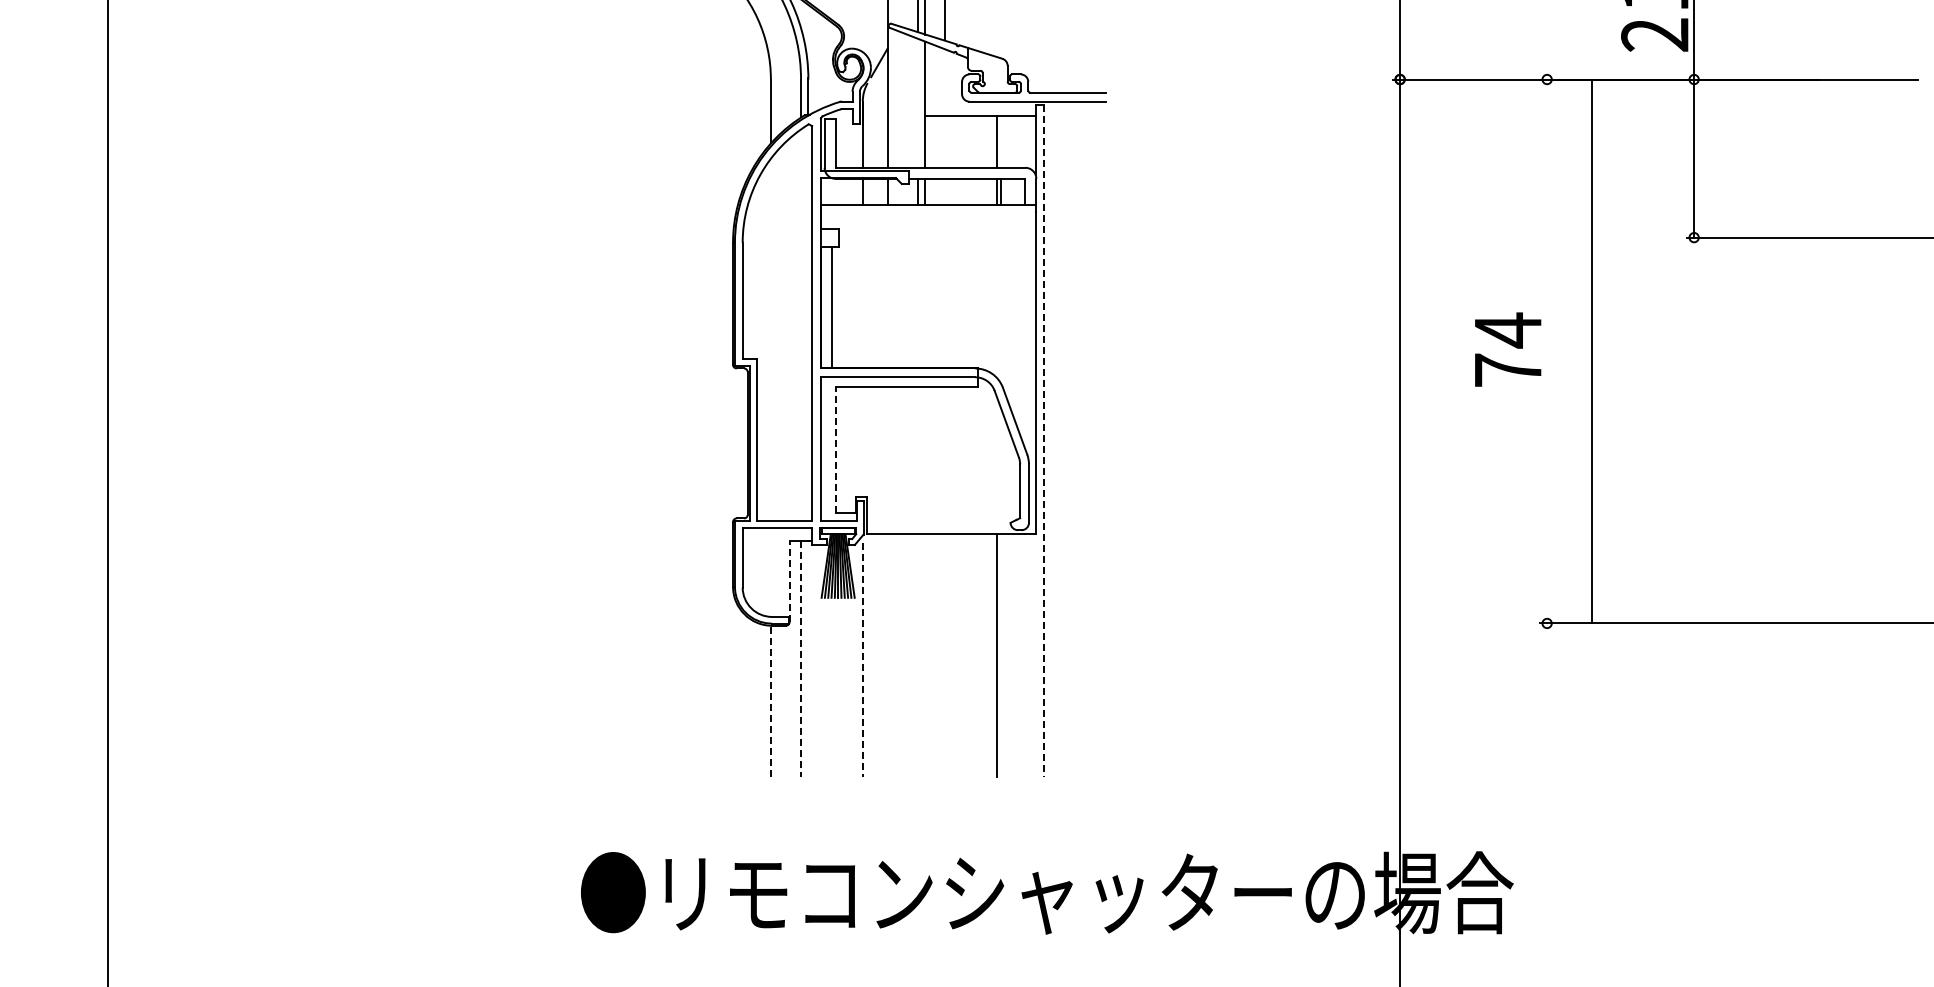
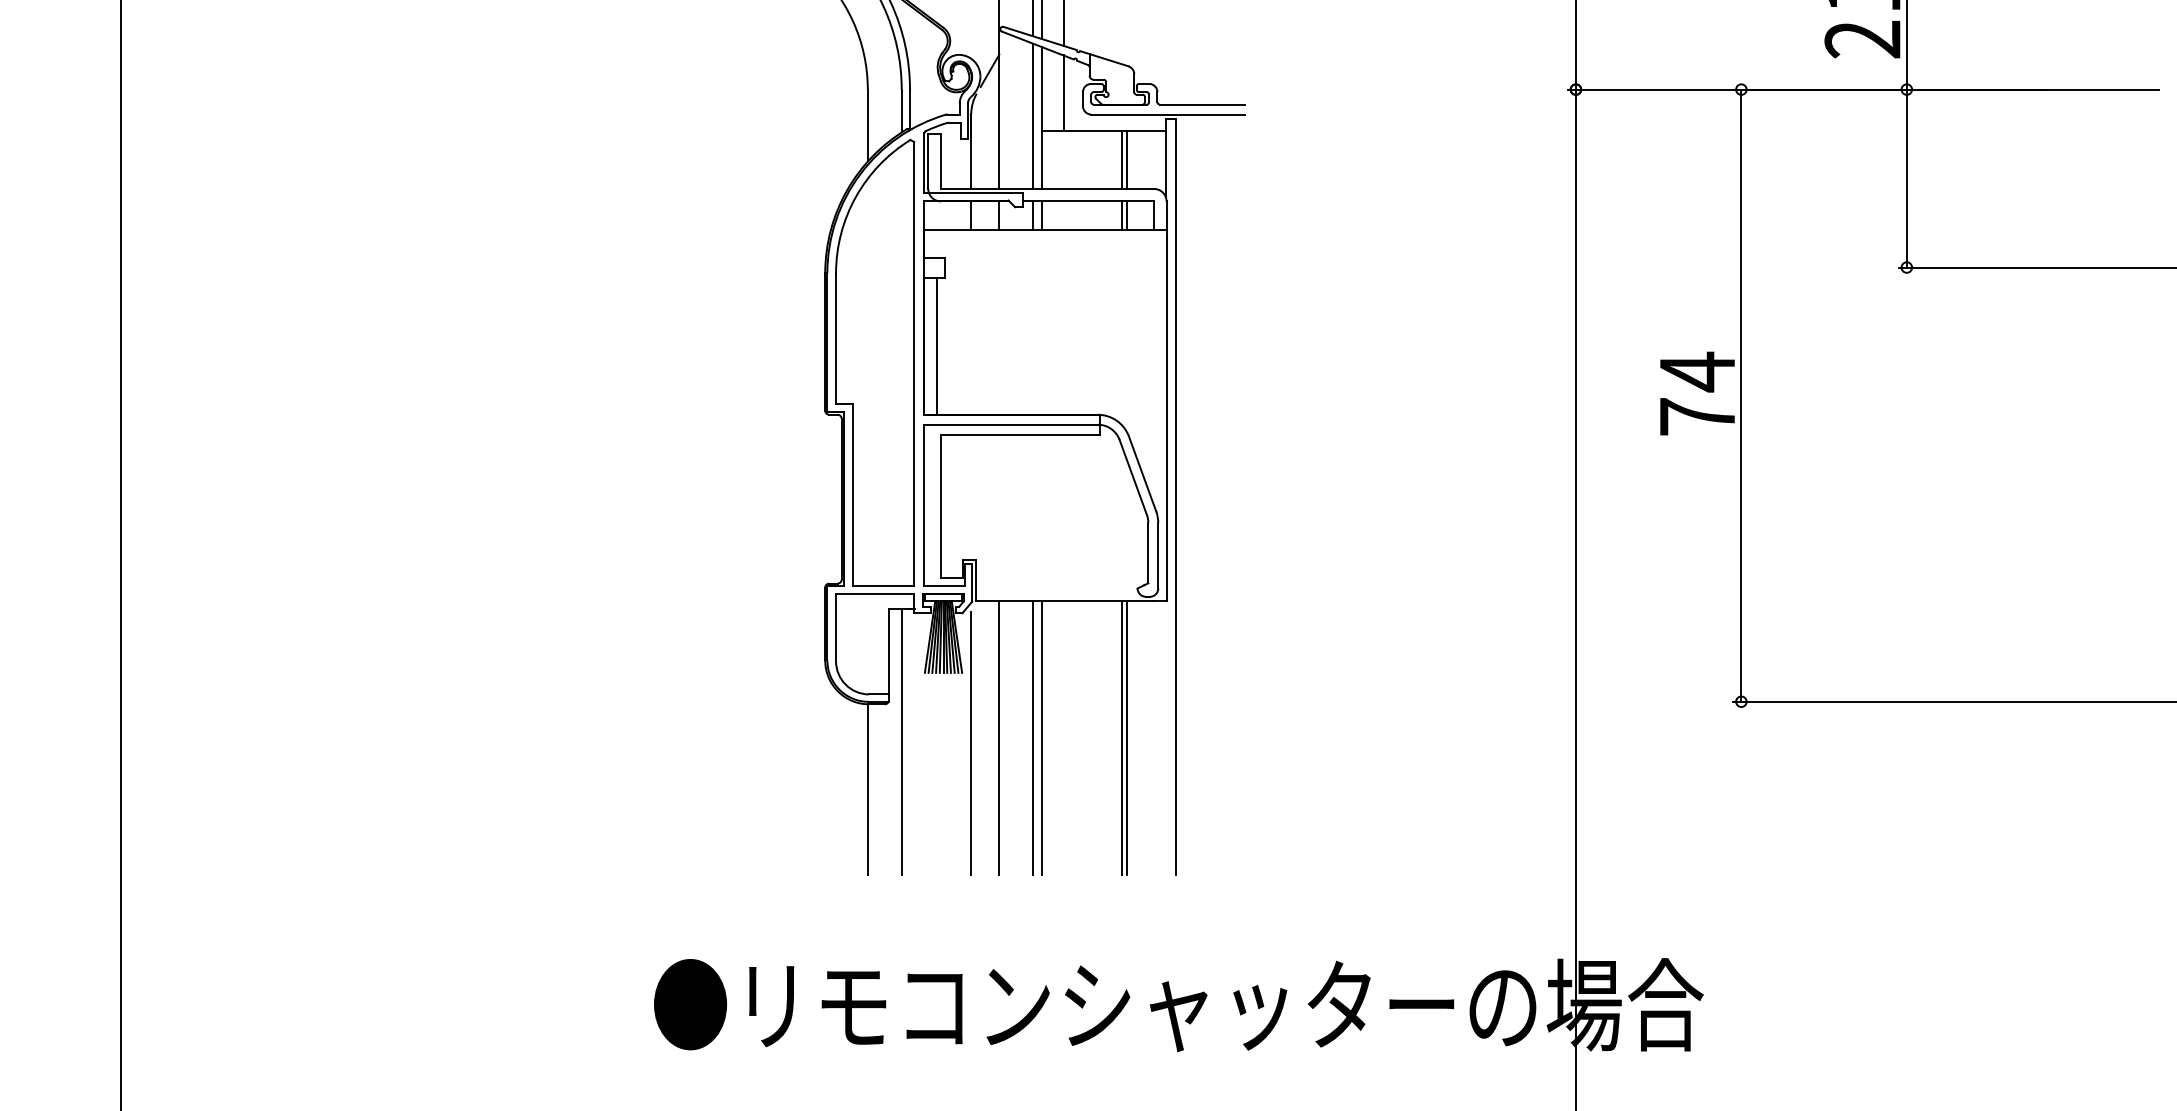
line: (945, 82) -> (1064, 92), added
line: (917, 102) -> (1032, 115), added
line: (1000, 141) -> (1126, 159), added
line: (1592, 351) -> (1741, 395), moved
line: (1044, 441) -> (1175, 496), dashed -> solid
line: (835, 449) -> (940, 505), dashed -> solid
line: (789, 581) -> (888, 654), dashed -> solid
line: (887, 655) -> (999, 737), added
line: (917, 655) -> (1032, 737), added
line: (925, 655) -> (1041, 737), added
line: (1000, 655) -> (1126, 737), added
line: (801, 659) -> (902, 742), dashed -> solid
line: (862, 660) -> (970, 743), dashed -> solid
line: (770, 701) -> (867, 789), dashed -> solid

